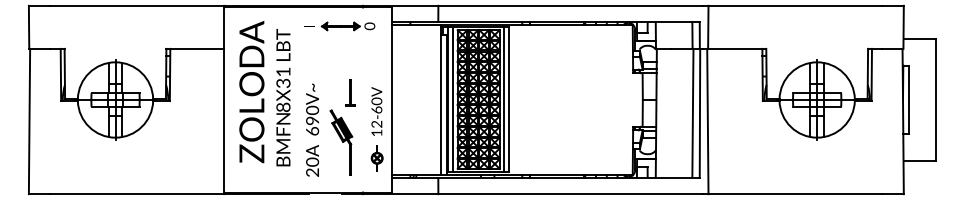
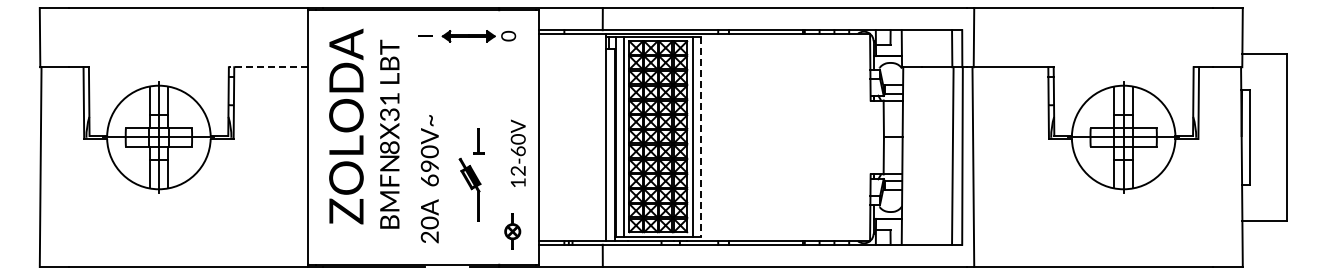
line: (195, 49) -> (268, 67), solid -> dashed
line: (509, 99) -> (700, 136), solid -> dashed
part: (342, 126) -> (471, 174), size x0.7
part: (377, 158) -> (512, 231), moved

